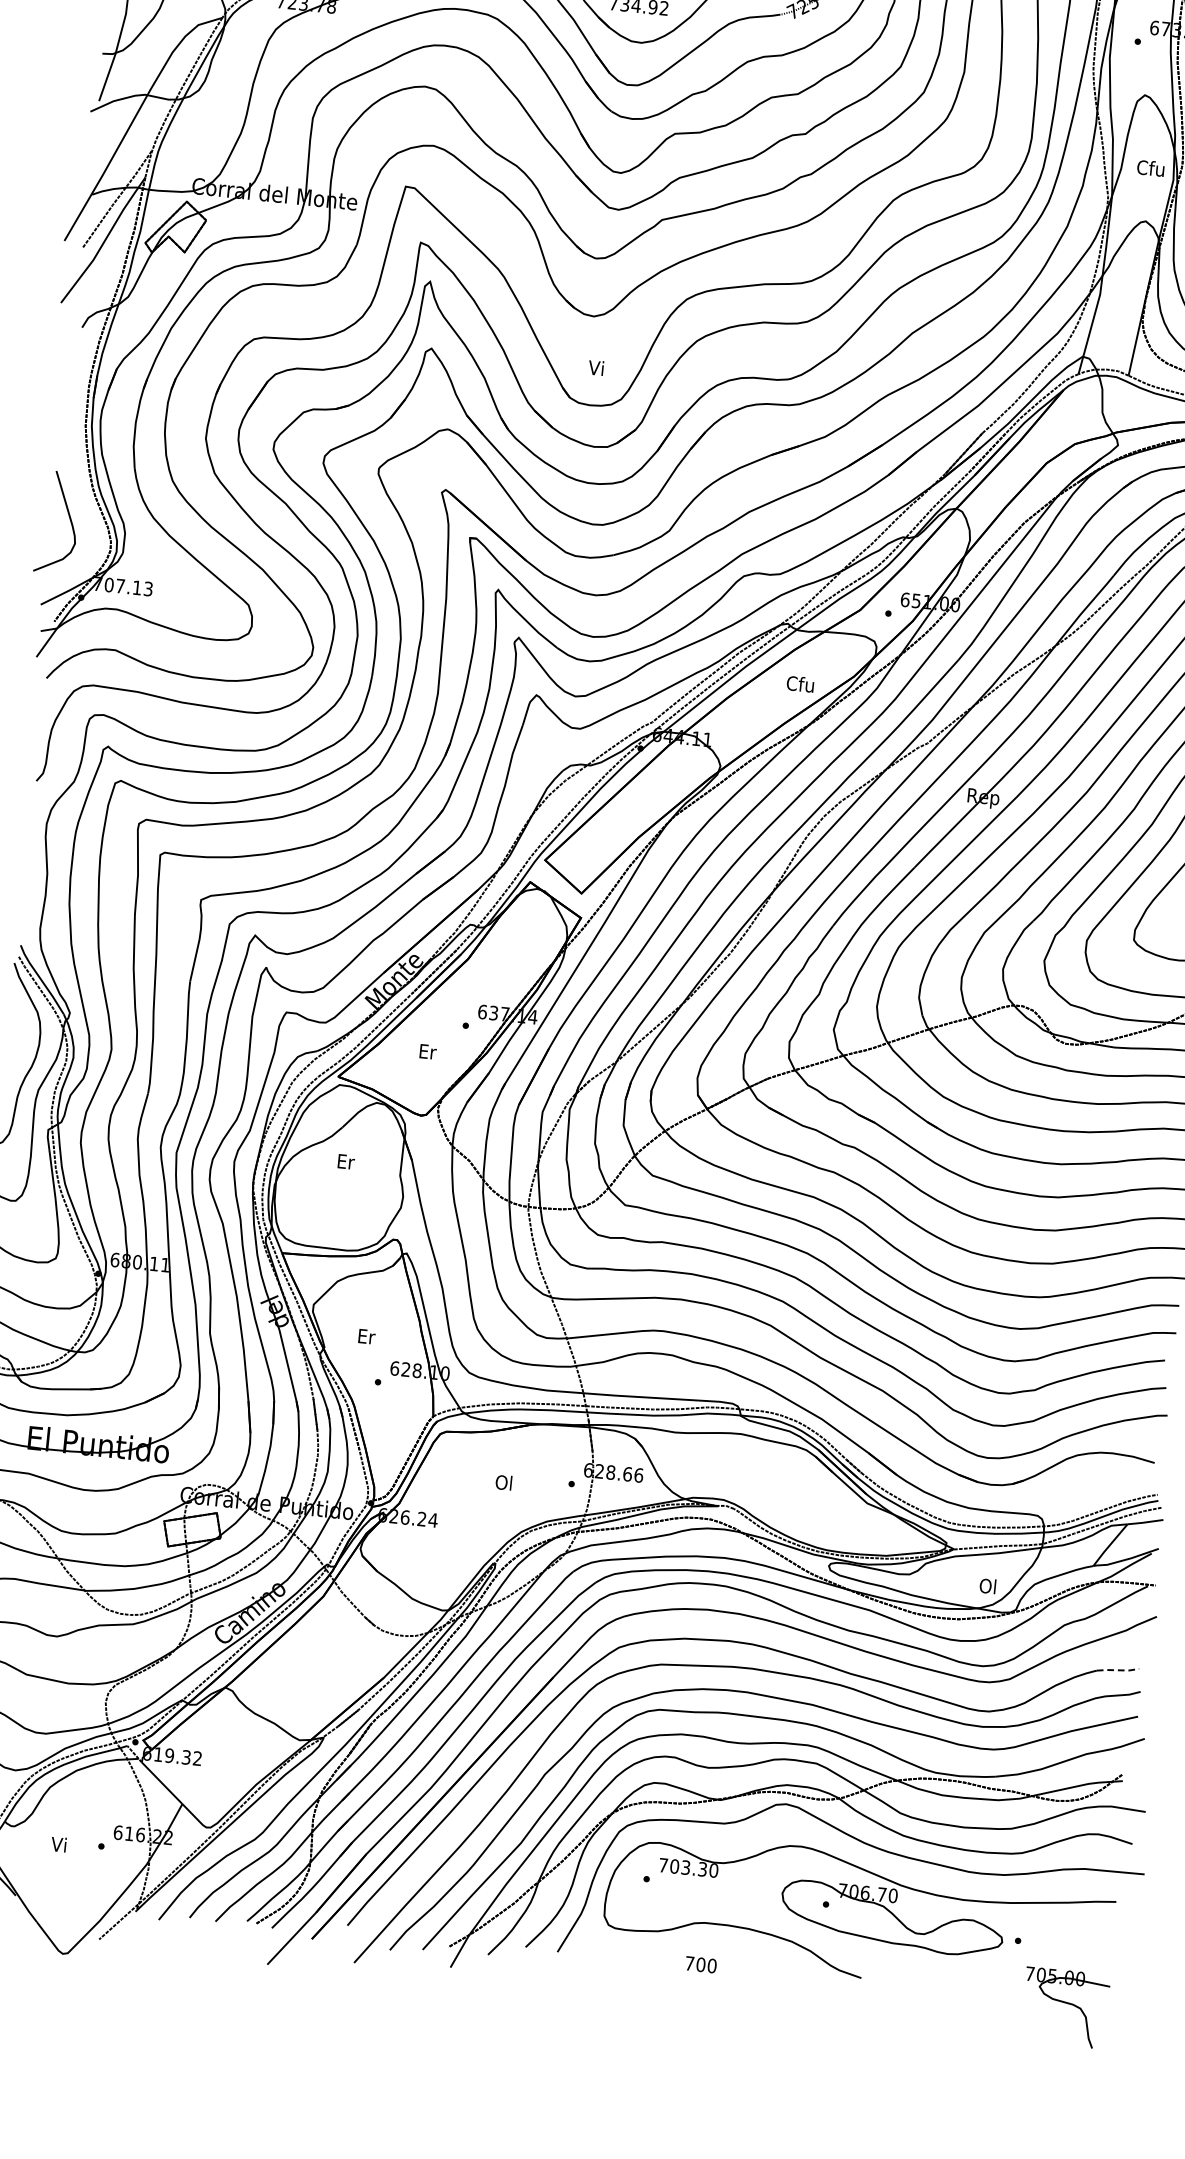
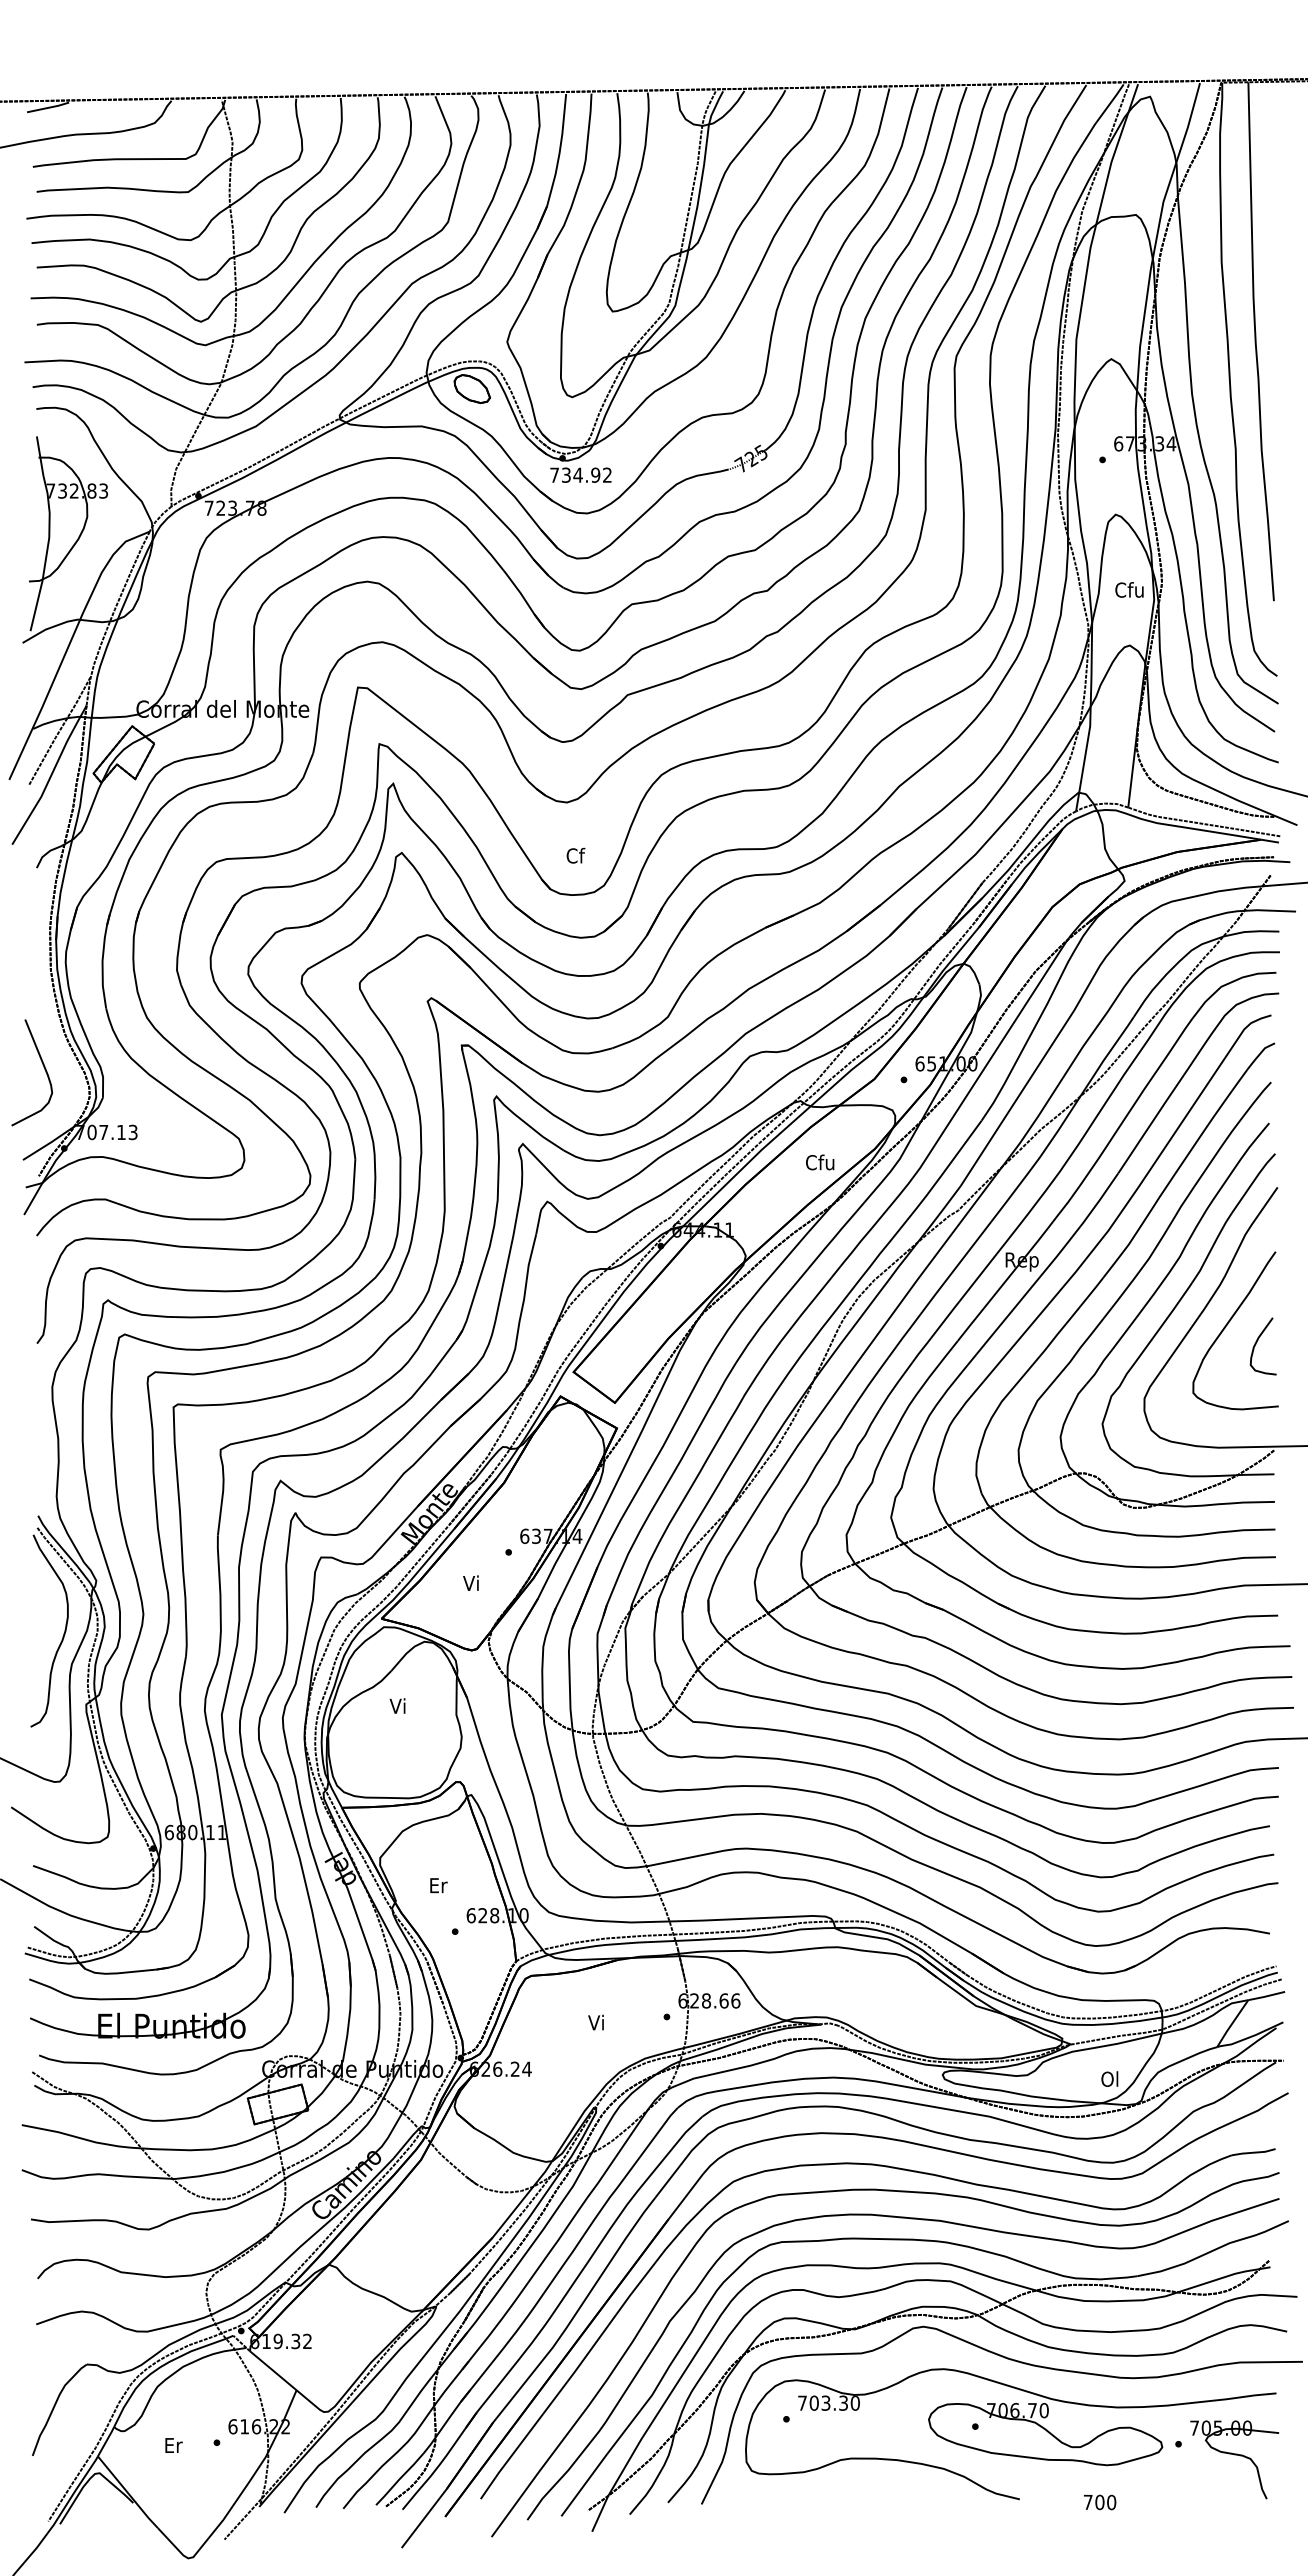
text: (596, 367) -> (575, 855), Vi -> Cf
text: (428, 1050) -> (472, 1582), Er -> Vi
text: (345, 1161) -> (398, 1705), Er -> Vi
text: (503, 1482) -> (596, 2022), Ol -> Vi
line: (1118, 1670) -> (1254, 2152), dashed -> solid
text: (59, 1843) -> (173, 2444), Vi -> Er
text: (701, 1964) -> (1100, 2502), moved
part: (1065, 2007) -> (1234, 2459), moved

